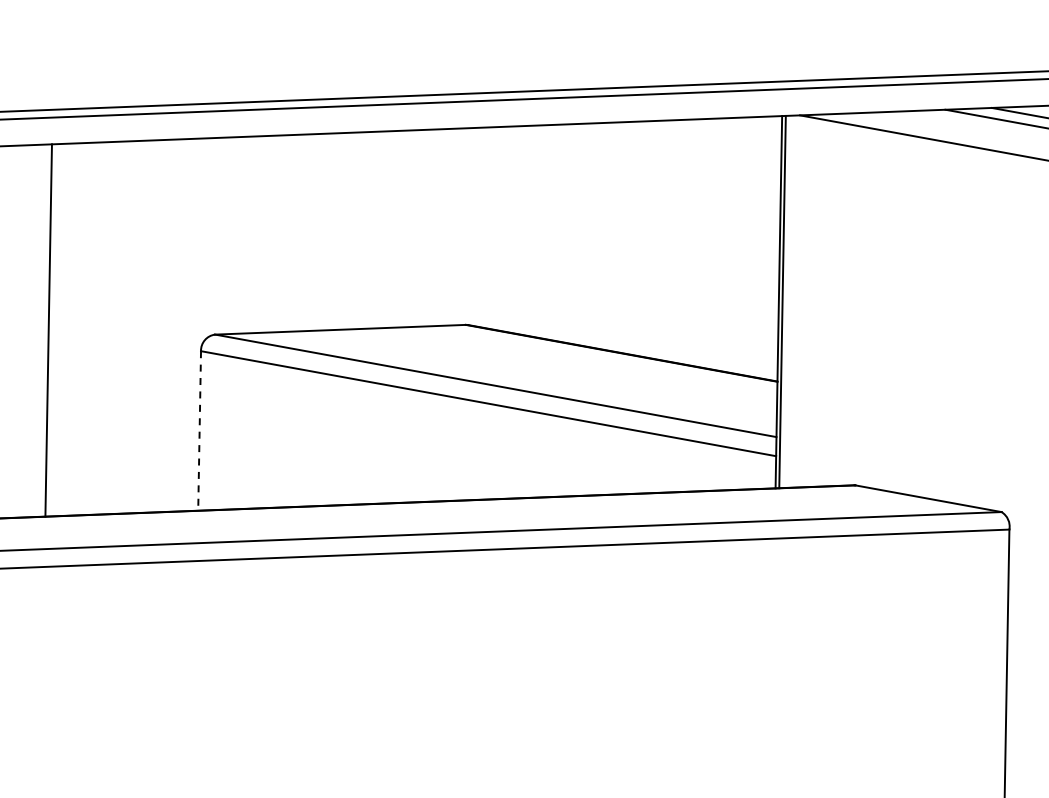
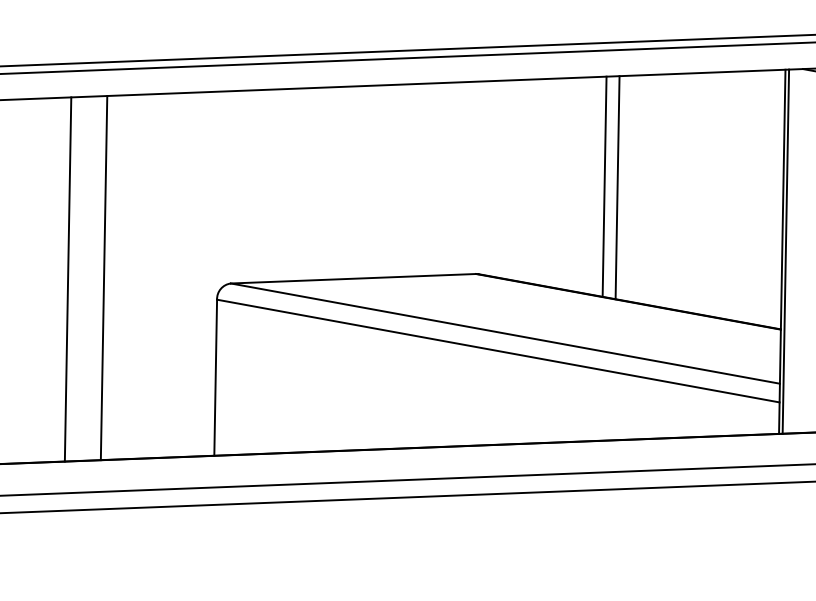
line: (597, 235) -> (604, 186), added
line: (610, 236) -> (617, 187), added
line: (85, 328) -> (104, 277), added
line: (199, 430) -> (215, 377), dashed -> solid

